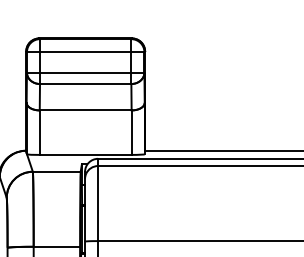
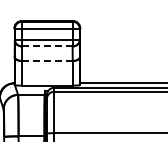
line: (85, 84) -> (47, 46), solid -> dashed
line: (85, 111) -> (47, 61), solid -> dashed

